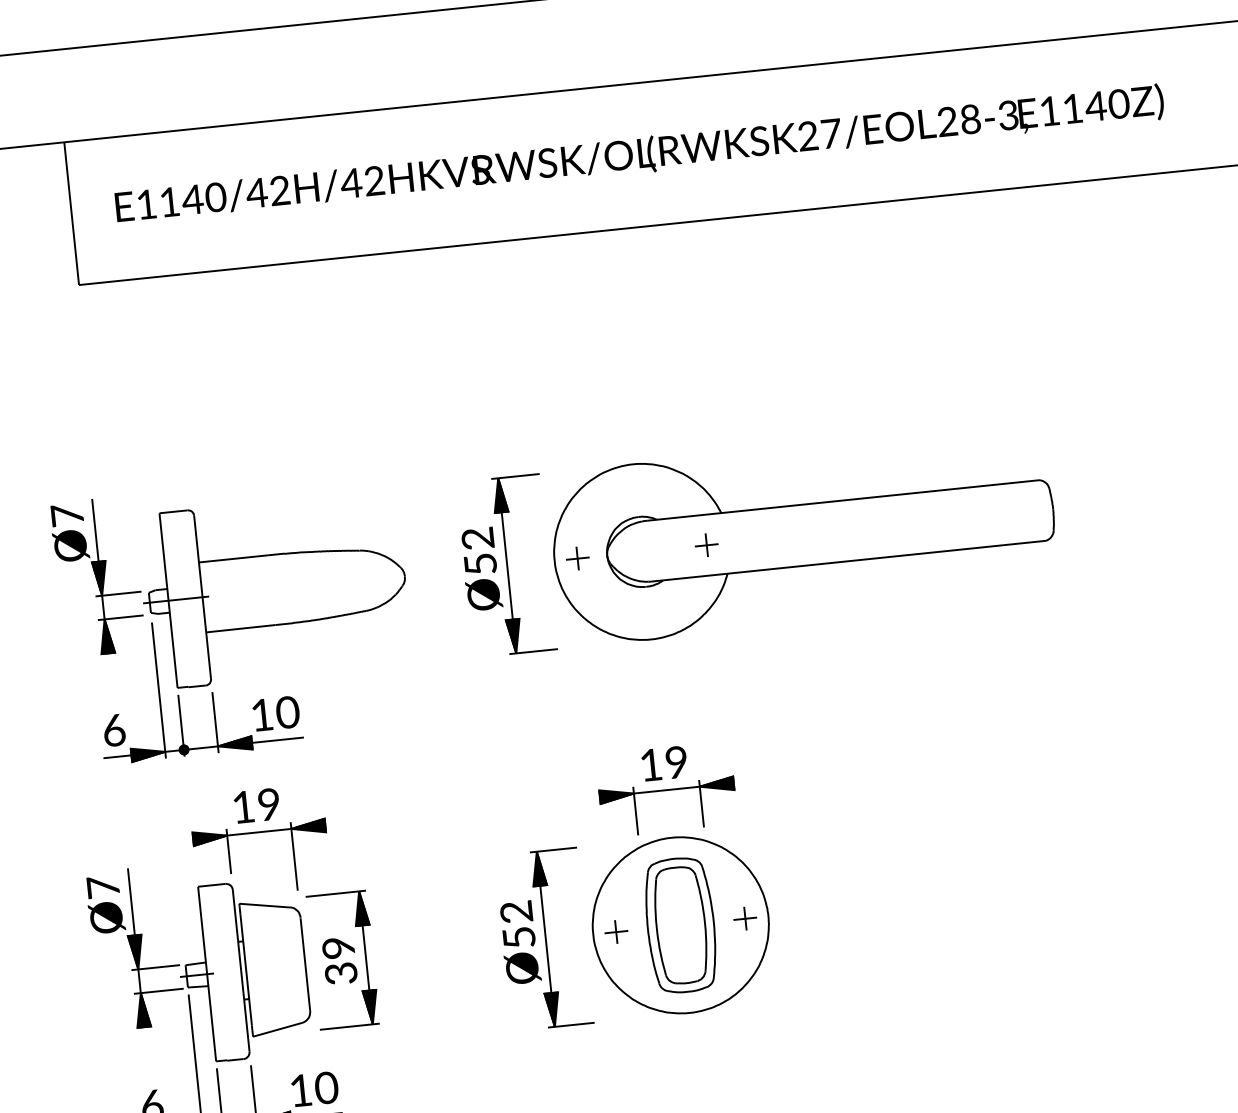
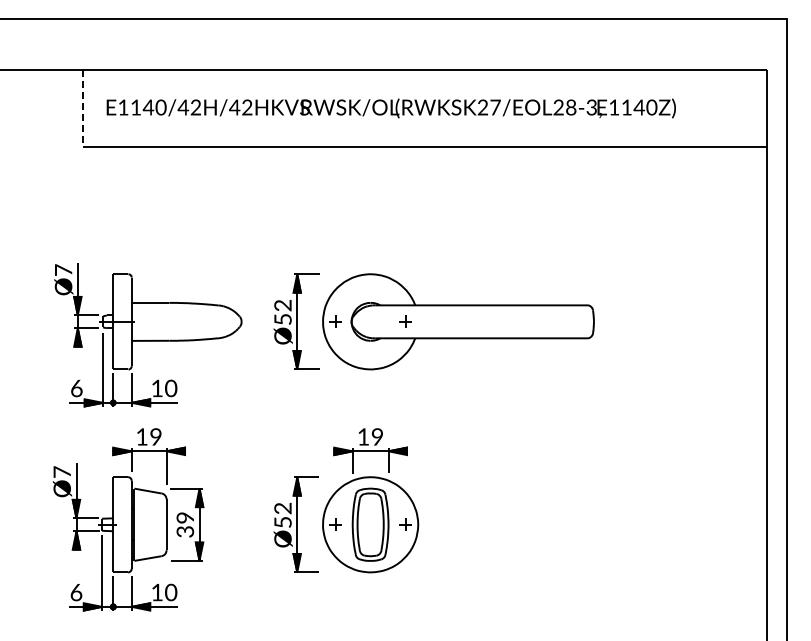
line: (71, 214) -> (82, 108), solid -> dashed

